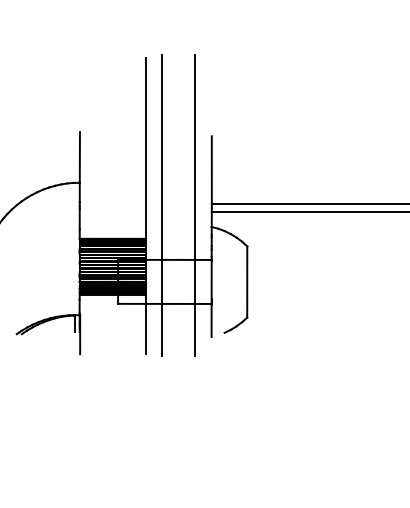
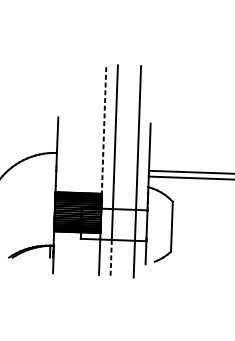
line: (145, 148) -> (103, 130), solid -> dashed
line: (162, 330) -> (111, 258), solid -> dashed

